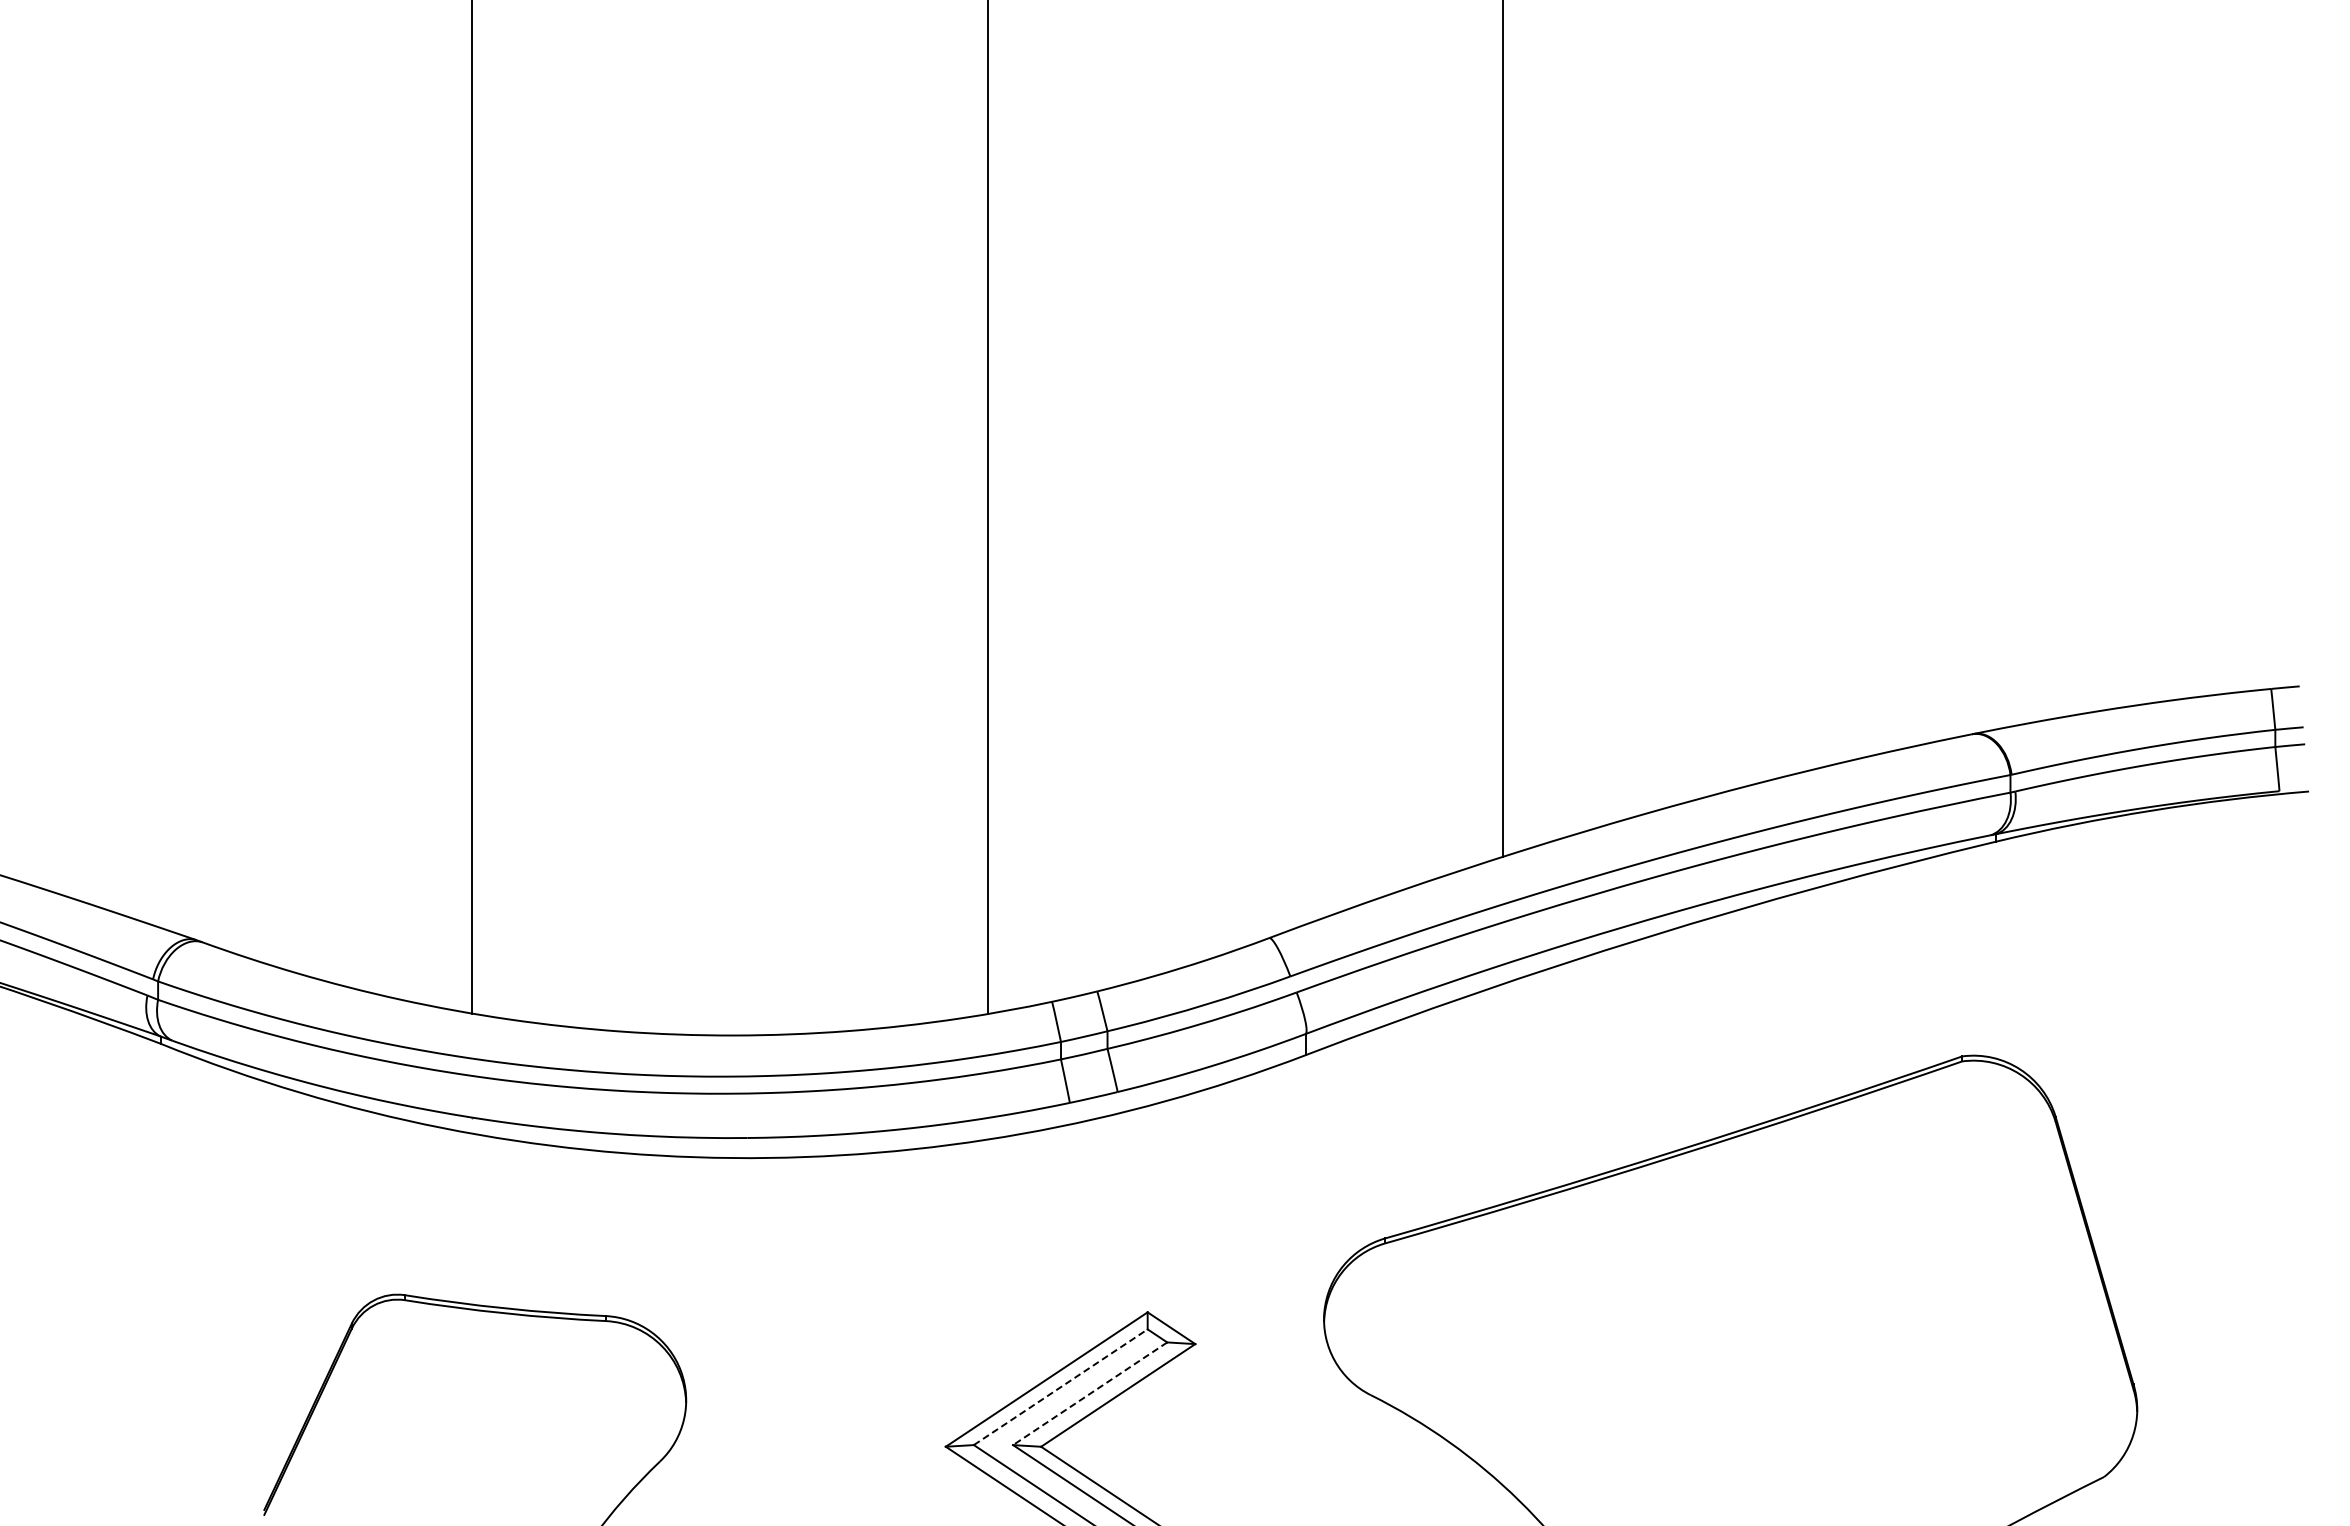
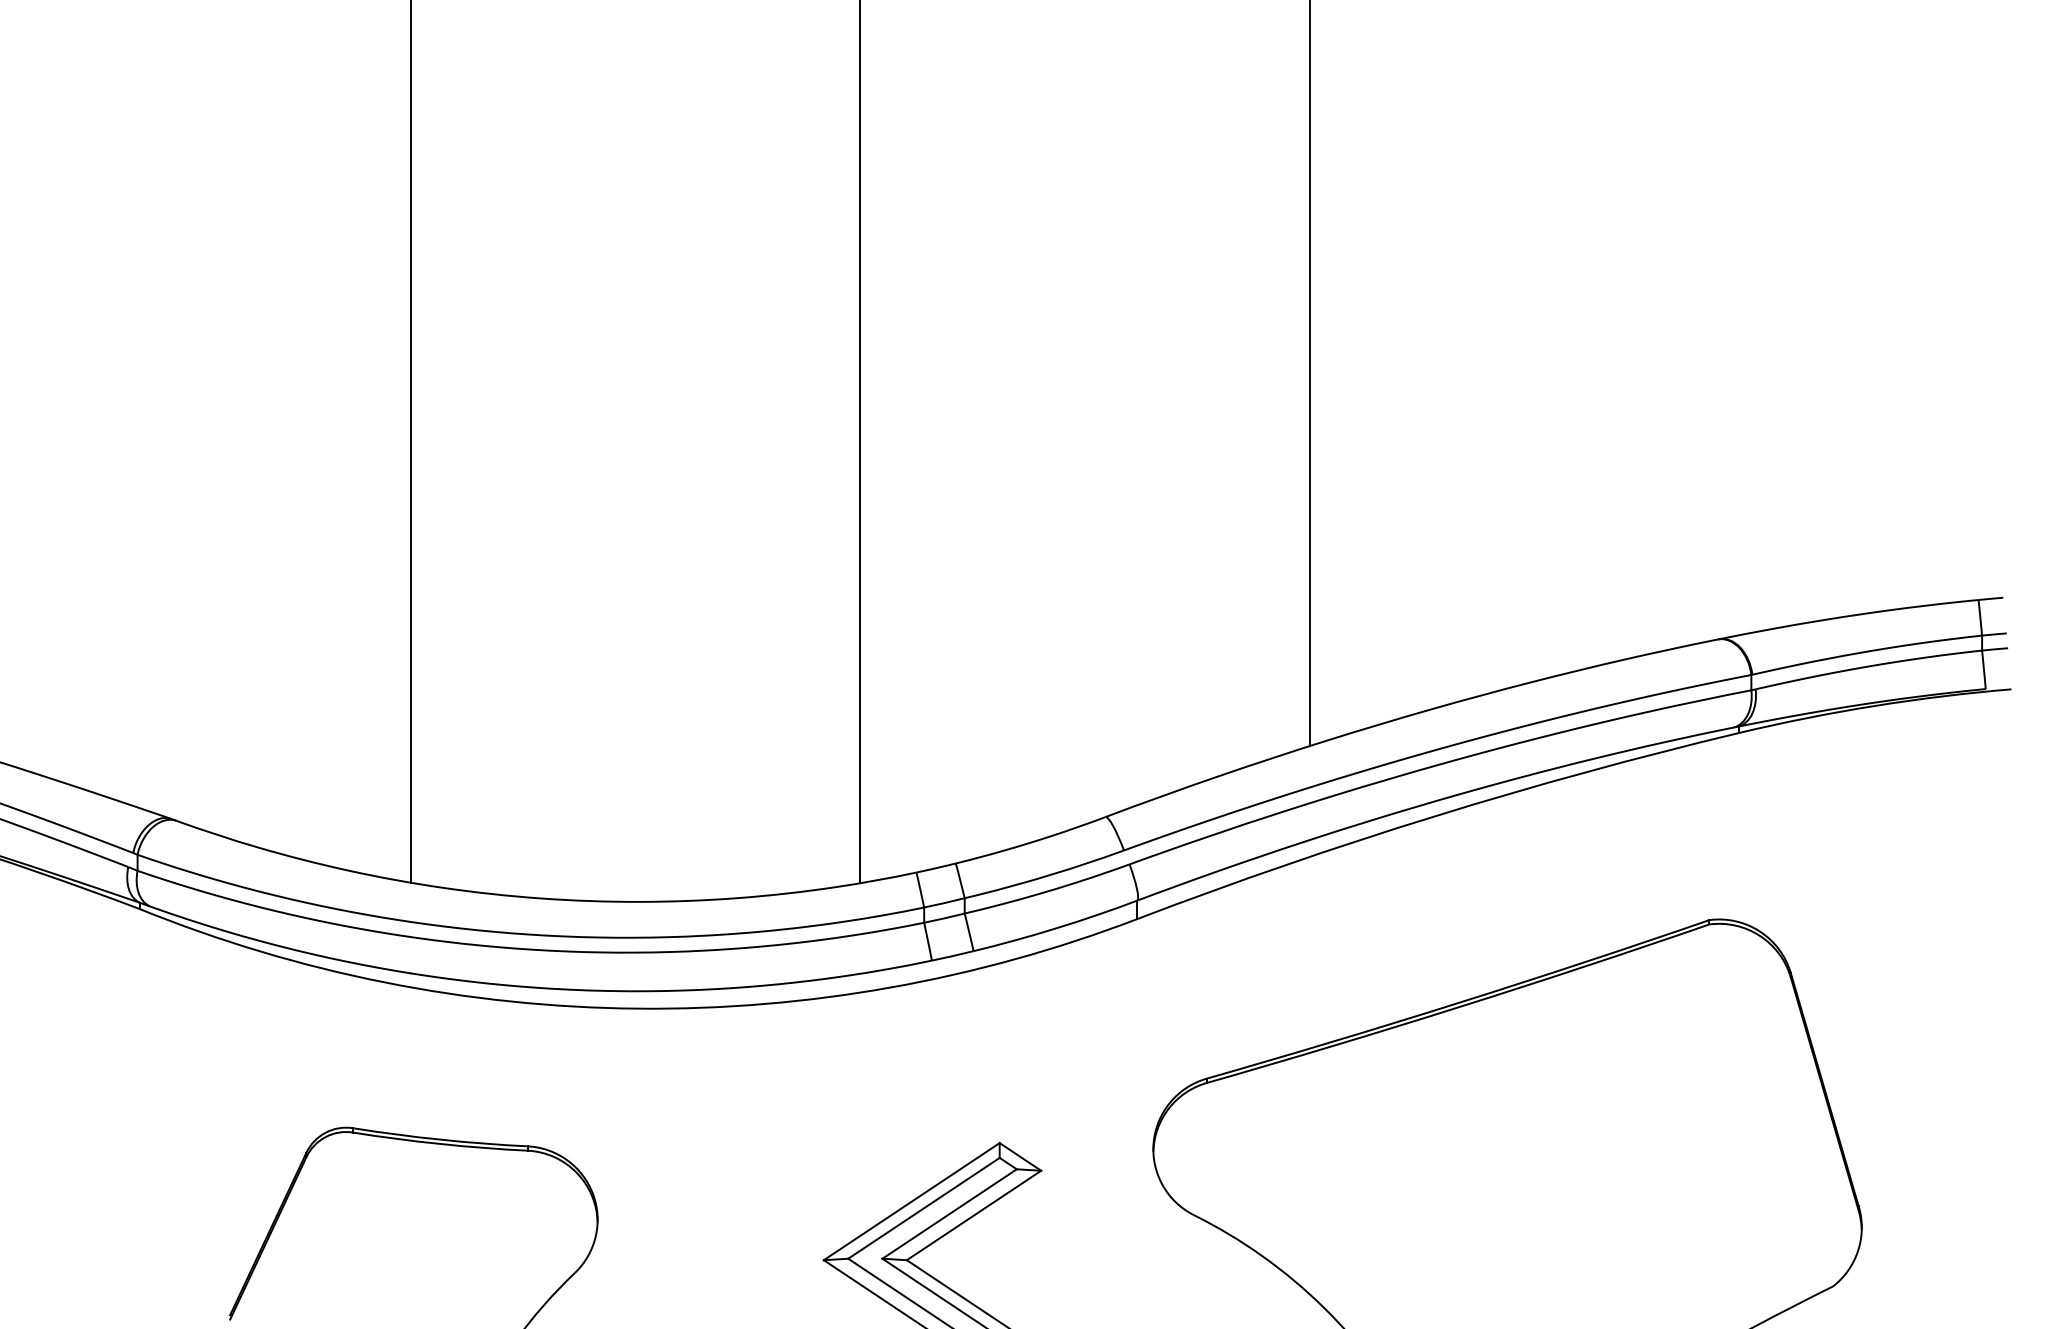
line: (1061, 1386) -> (924, 1207), dashed -> solid
line: (1090, 1393) -> (949, 1213), dashed -> solid

